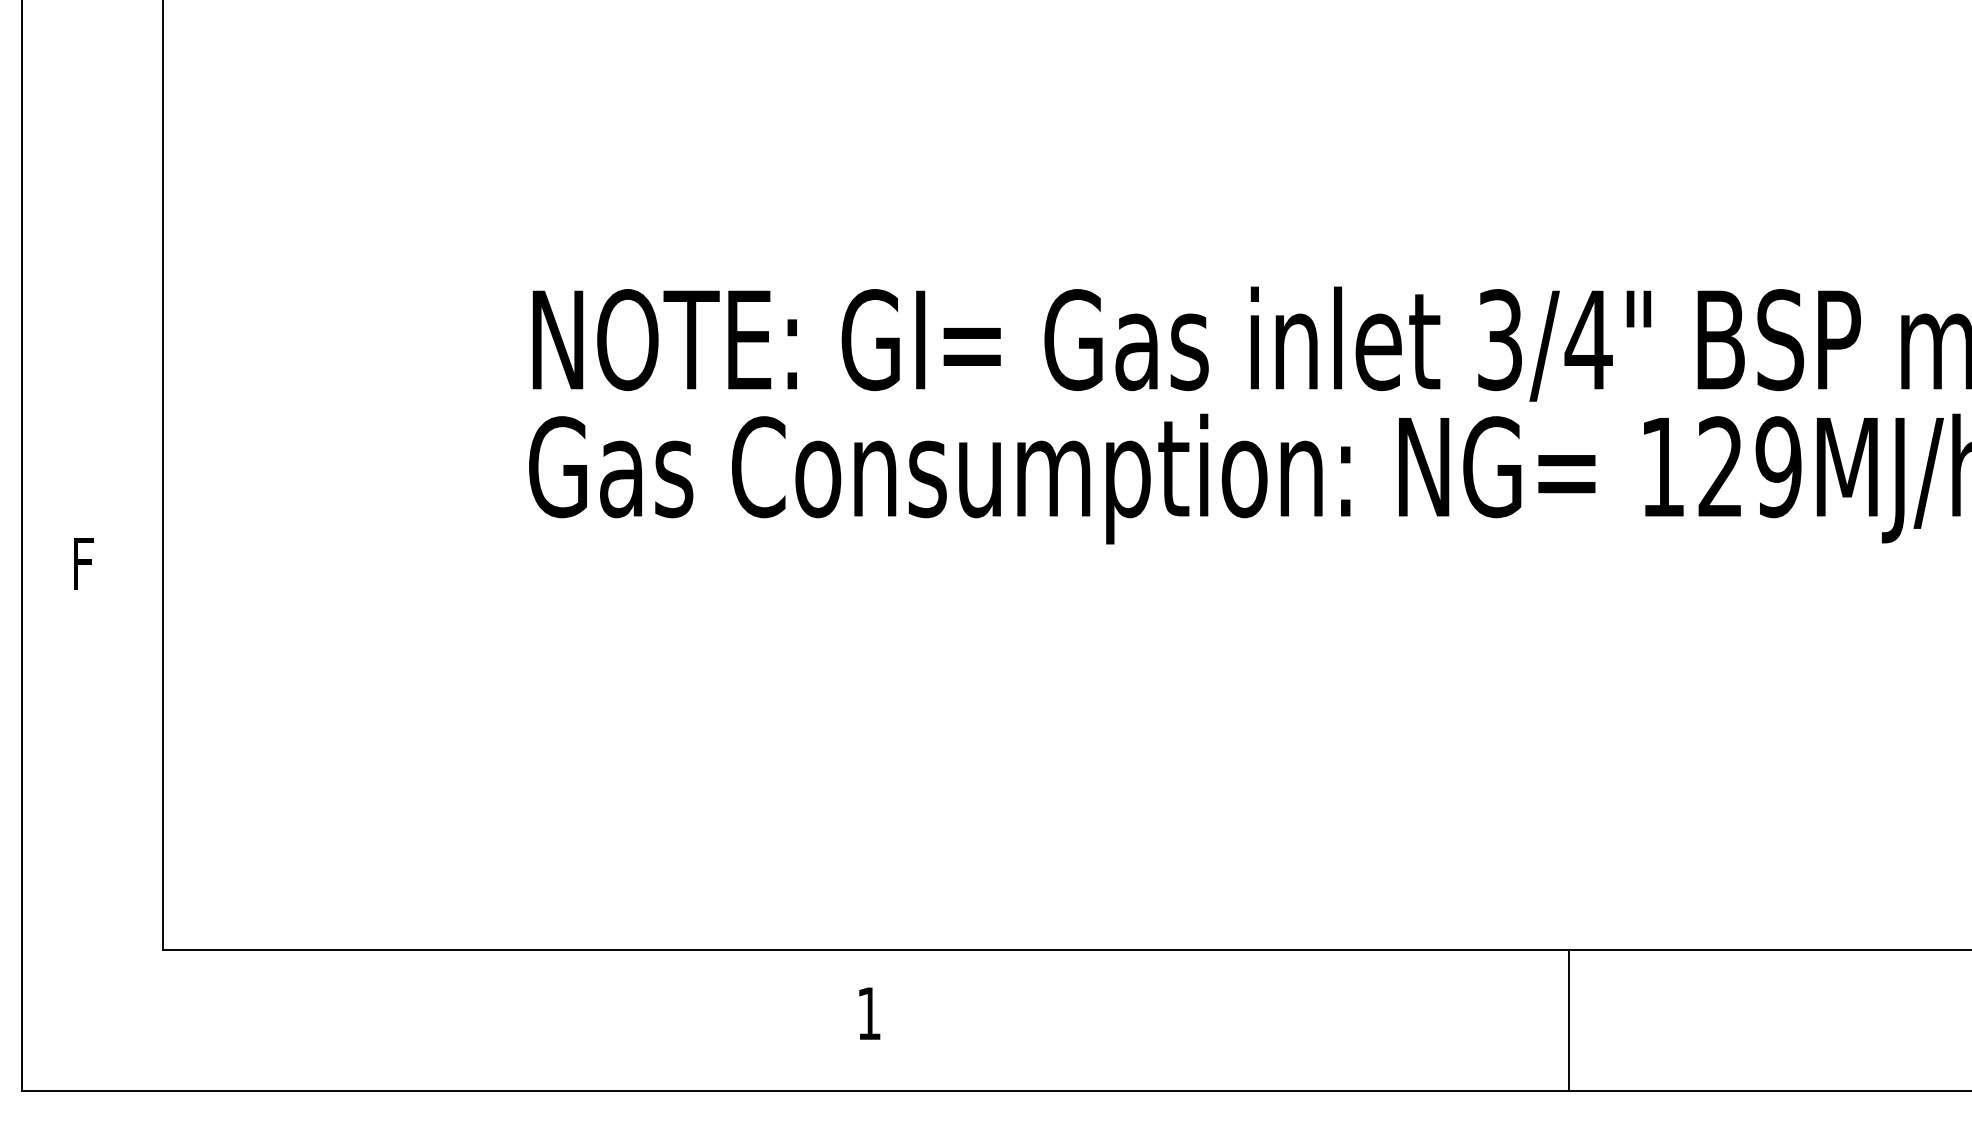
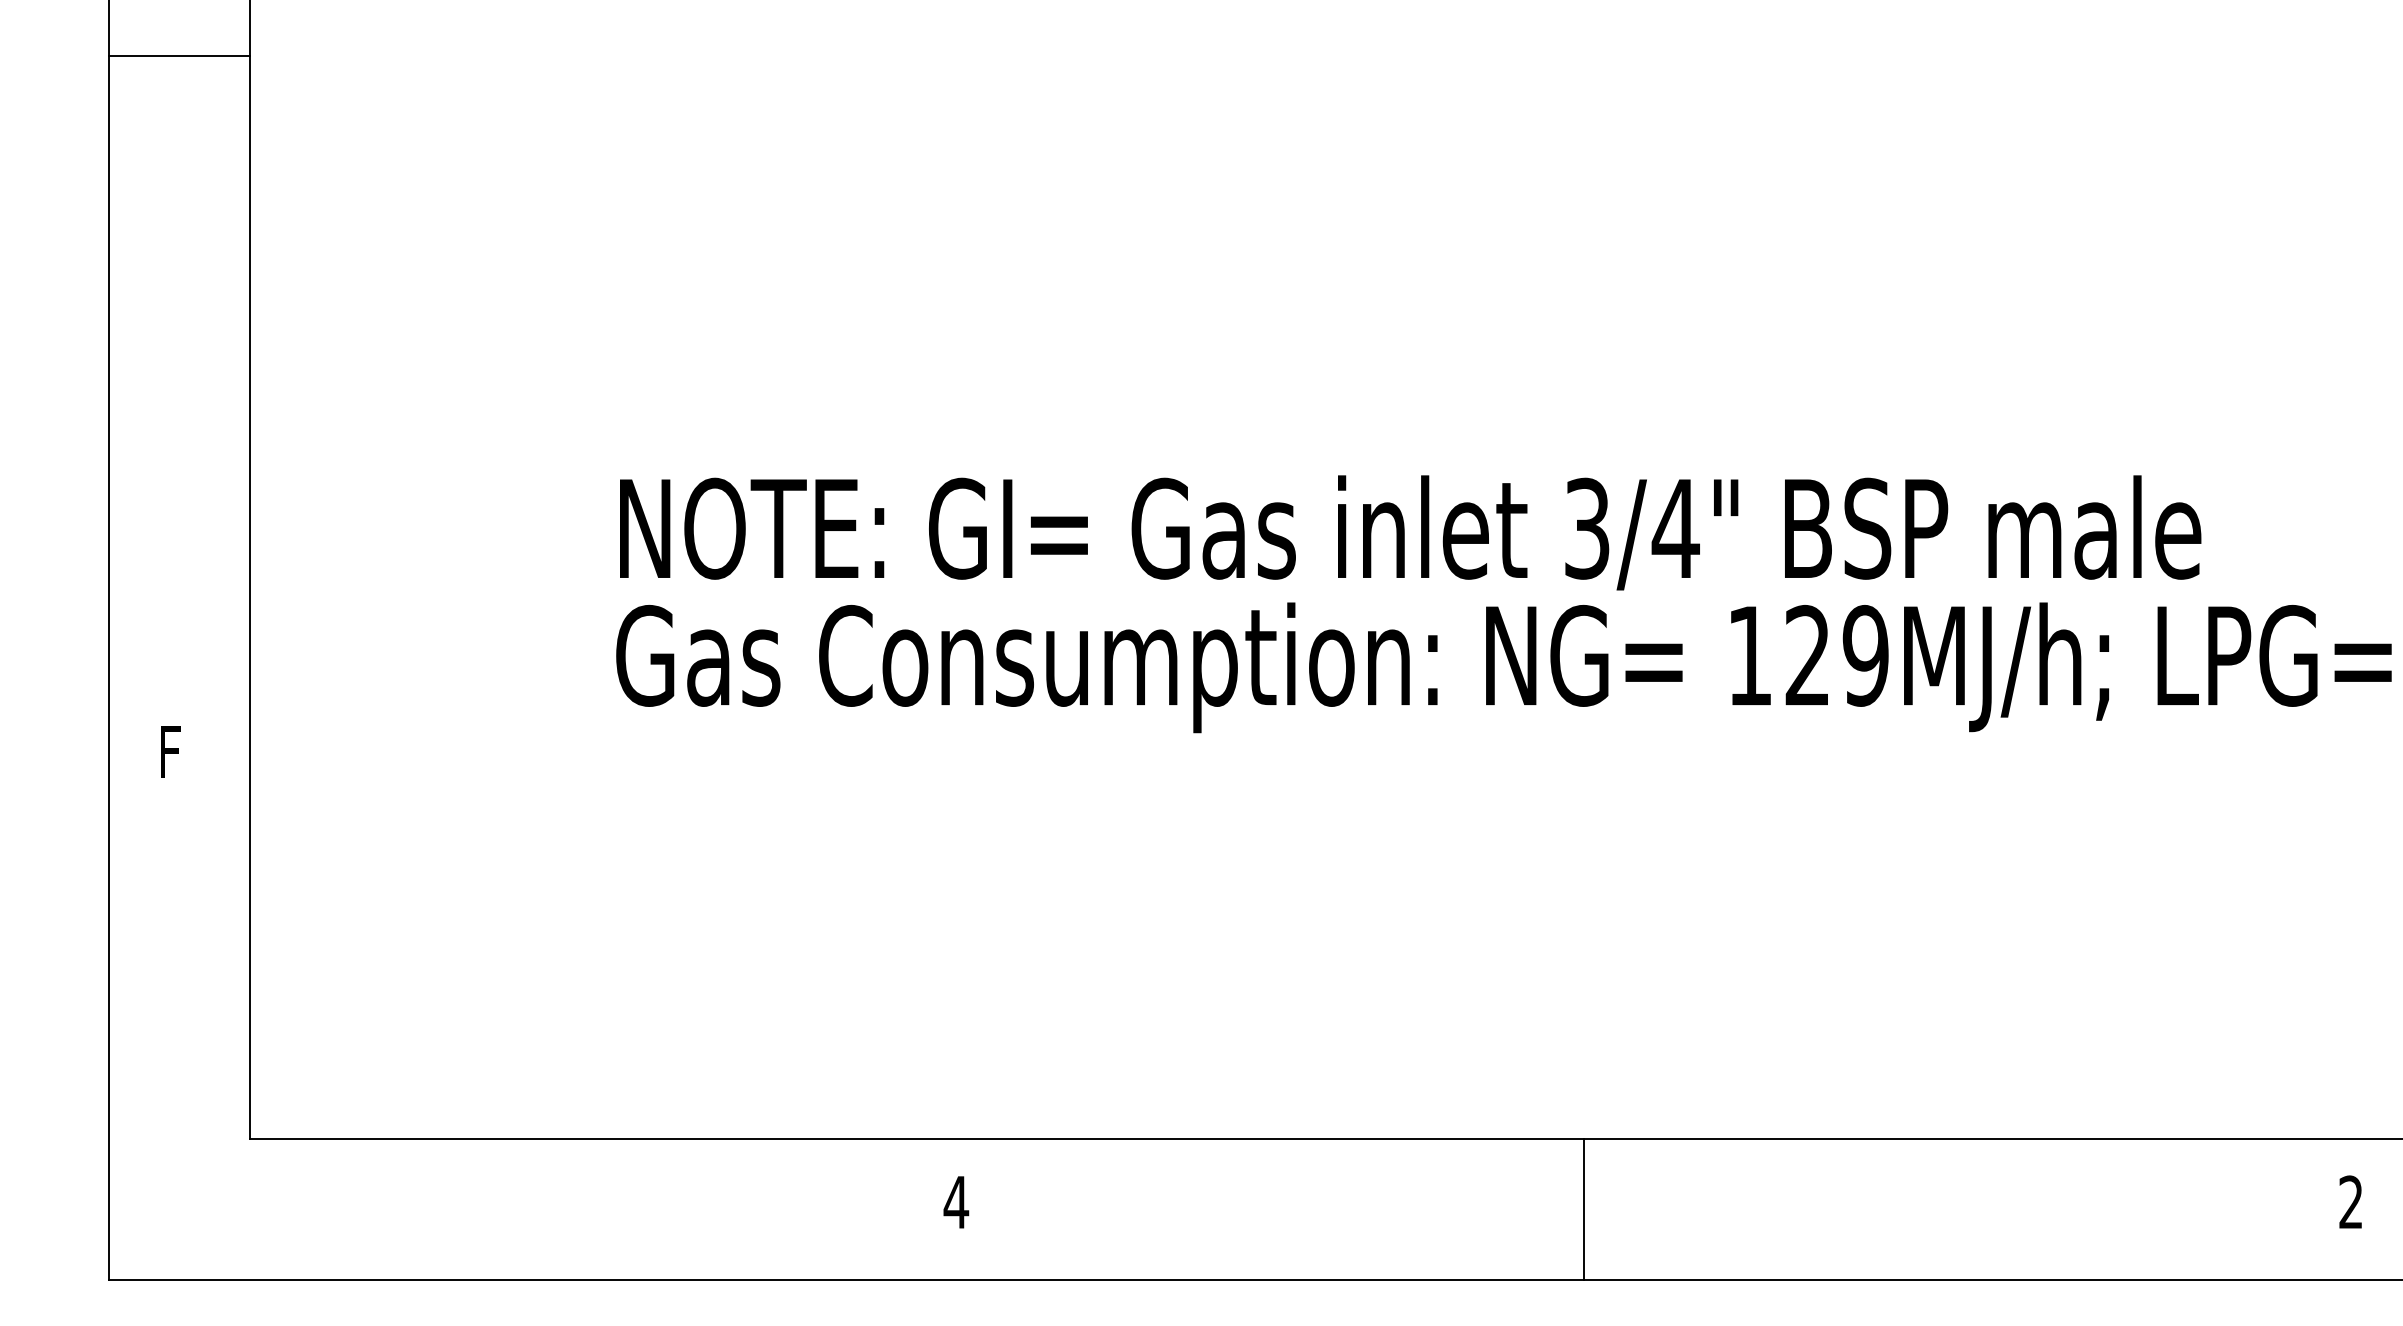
text: (869, 1013) -> (956, 1202), 1 -> 4
line: (1569, 1019) -> (1584, 1208), moved

